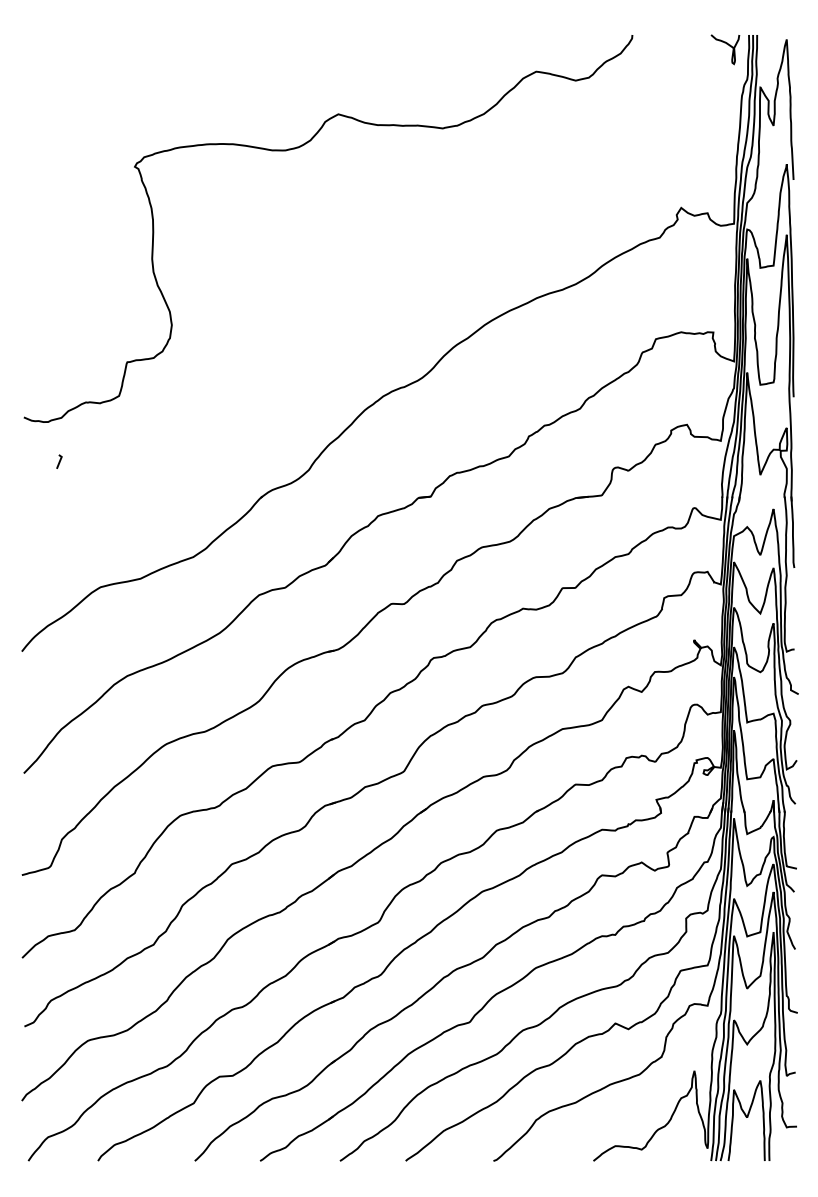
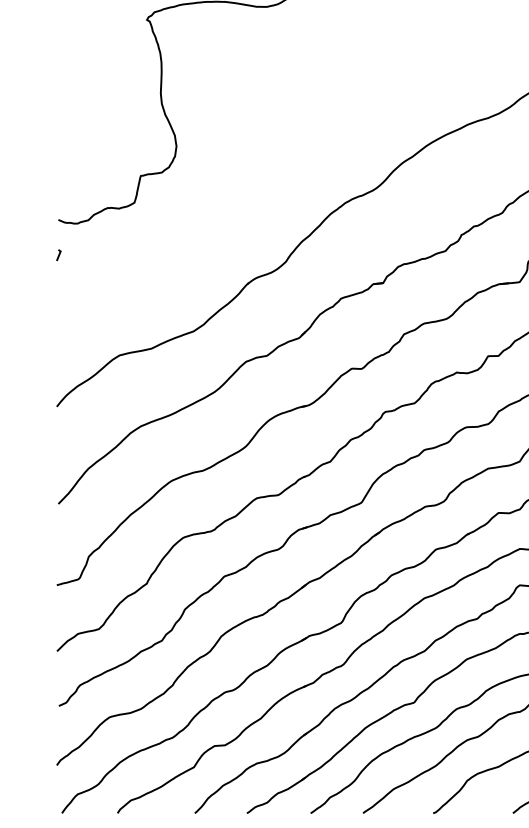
line: (59, 461) -> (58, 255), moved

